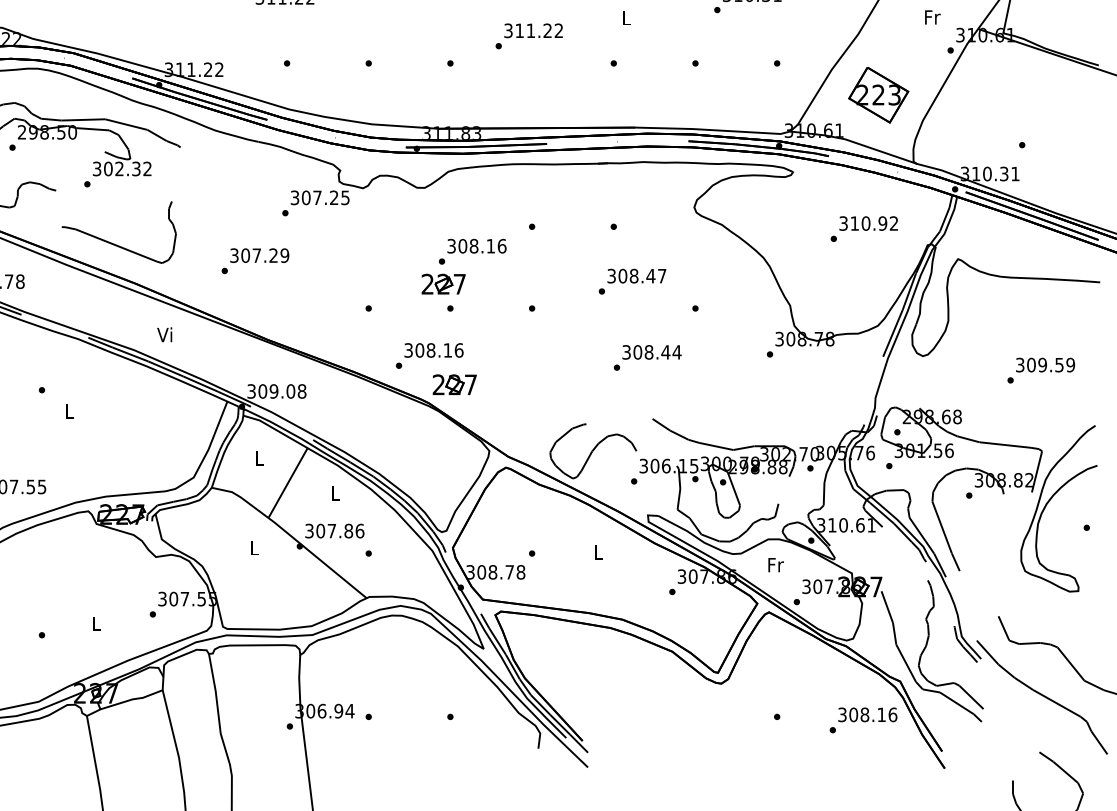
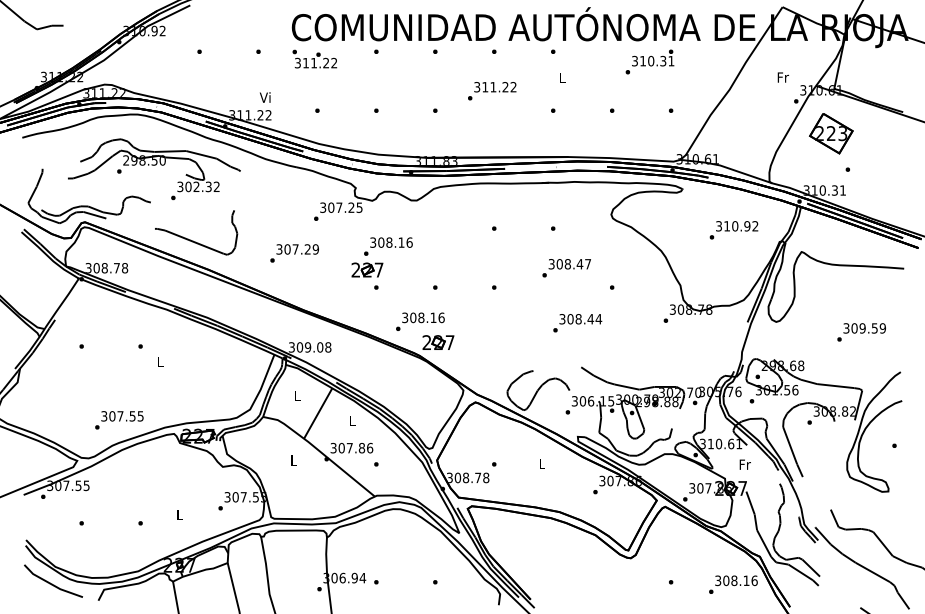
part: (878, 94) -> (831, 133), moved
part: (463, 266) -> (381, 257), moved
text: (163, 334) -> (264, 97), moved
text: (774, 564) -> (744, 464), moved

